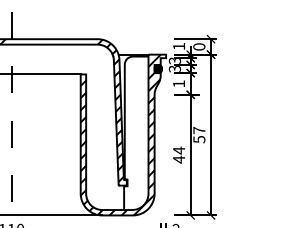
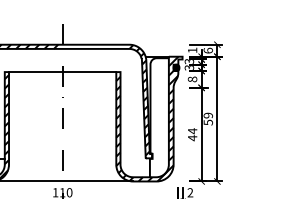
text: (198, 46) -> (207, 50), 0 -> 6
text: (178, 84) -> (192, 79), 1 -> 8
text: (198, 130) -> (207, 115), 57 -> 59

